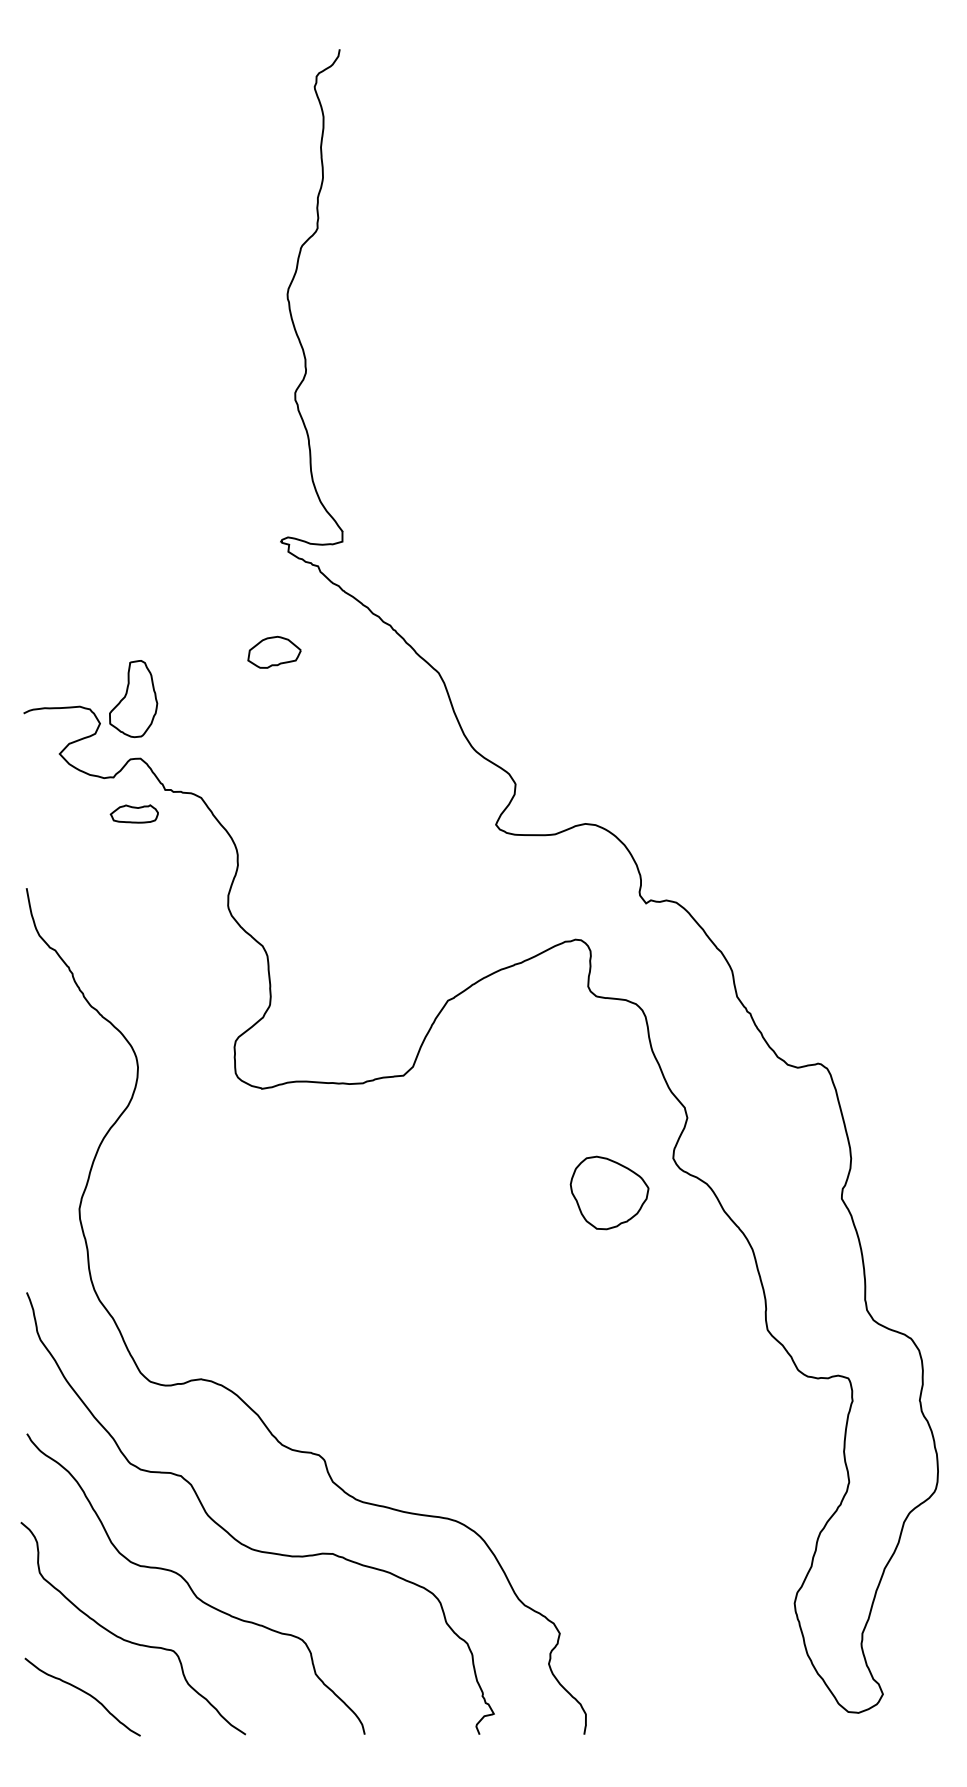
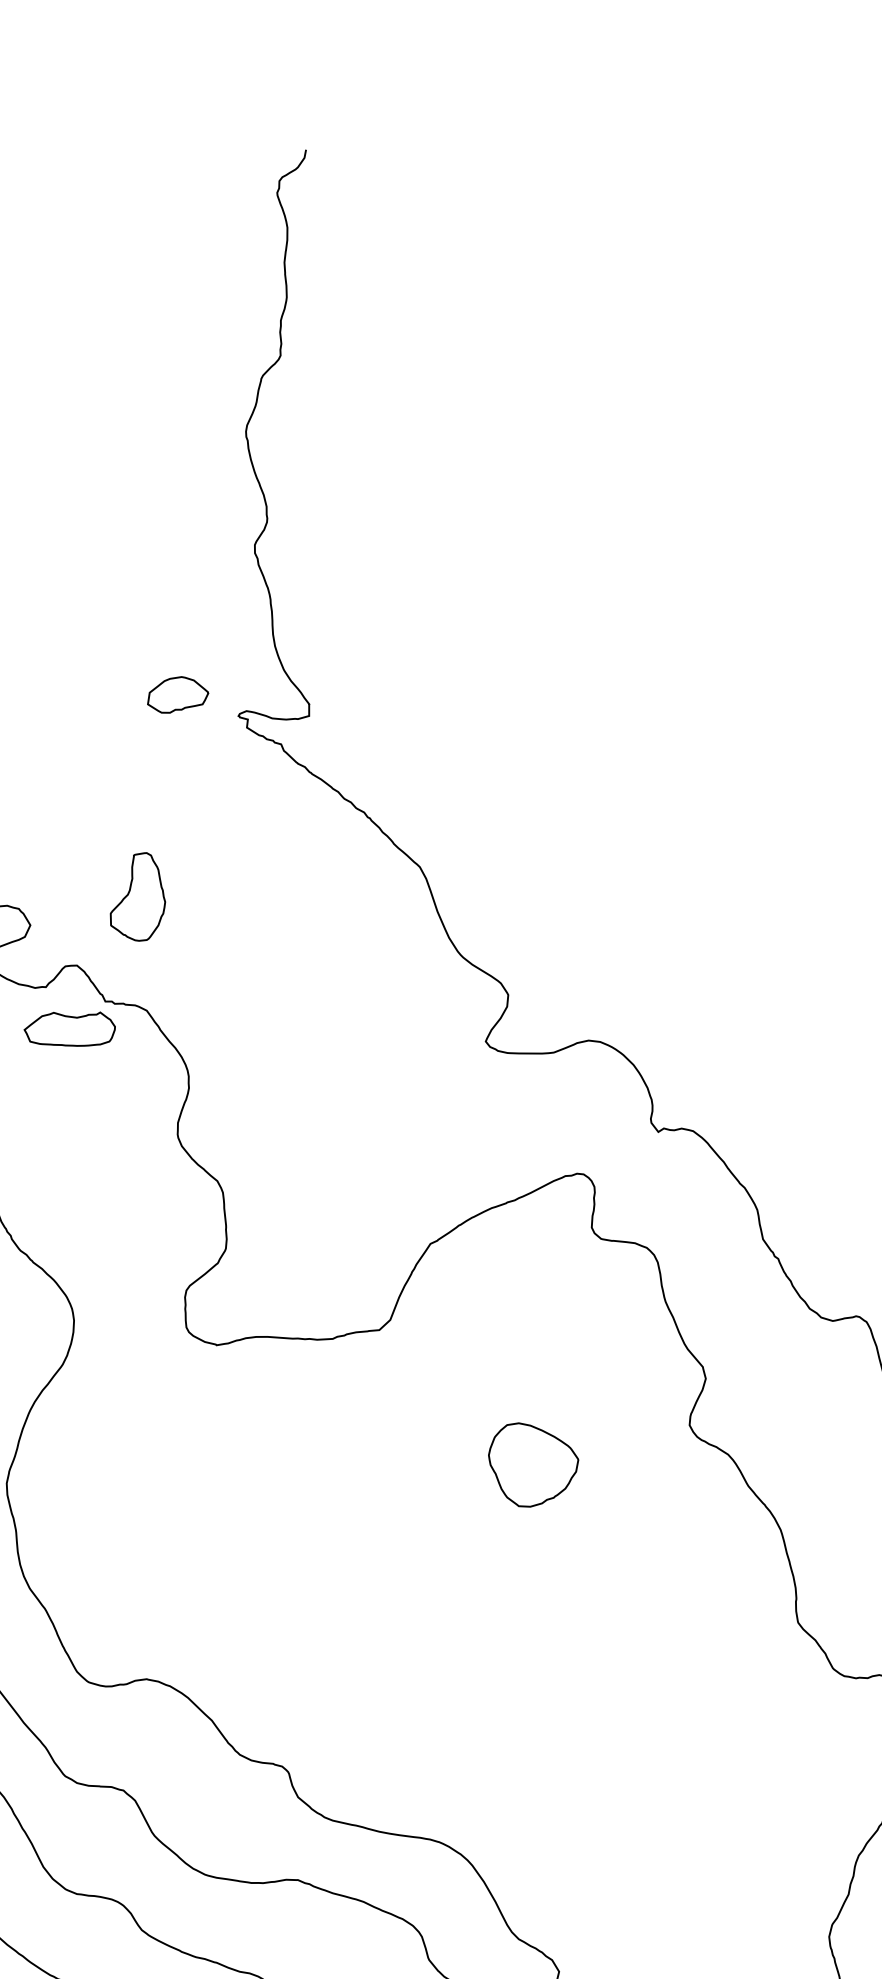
part: (274, 651) -> (178, 693), moved
part: (133, 699) -> (137, 897), moved
part: (134, 813) -> (70, 1028), size x1.67
part: (609, 1192) -> (533, 1464), moved

